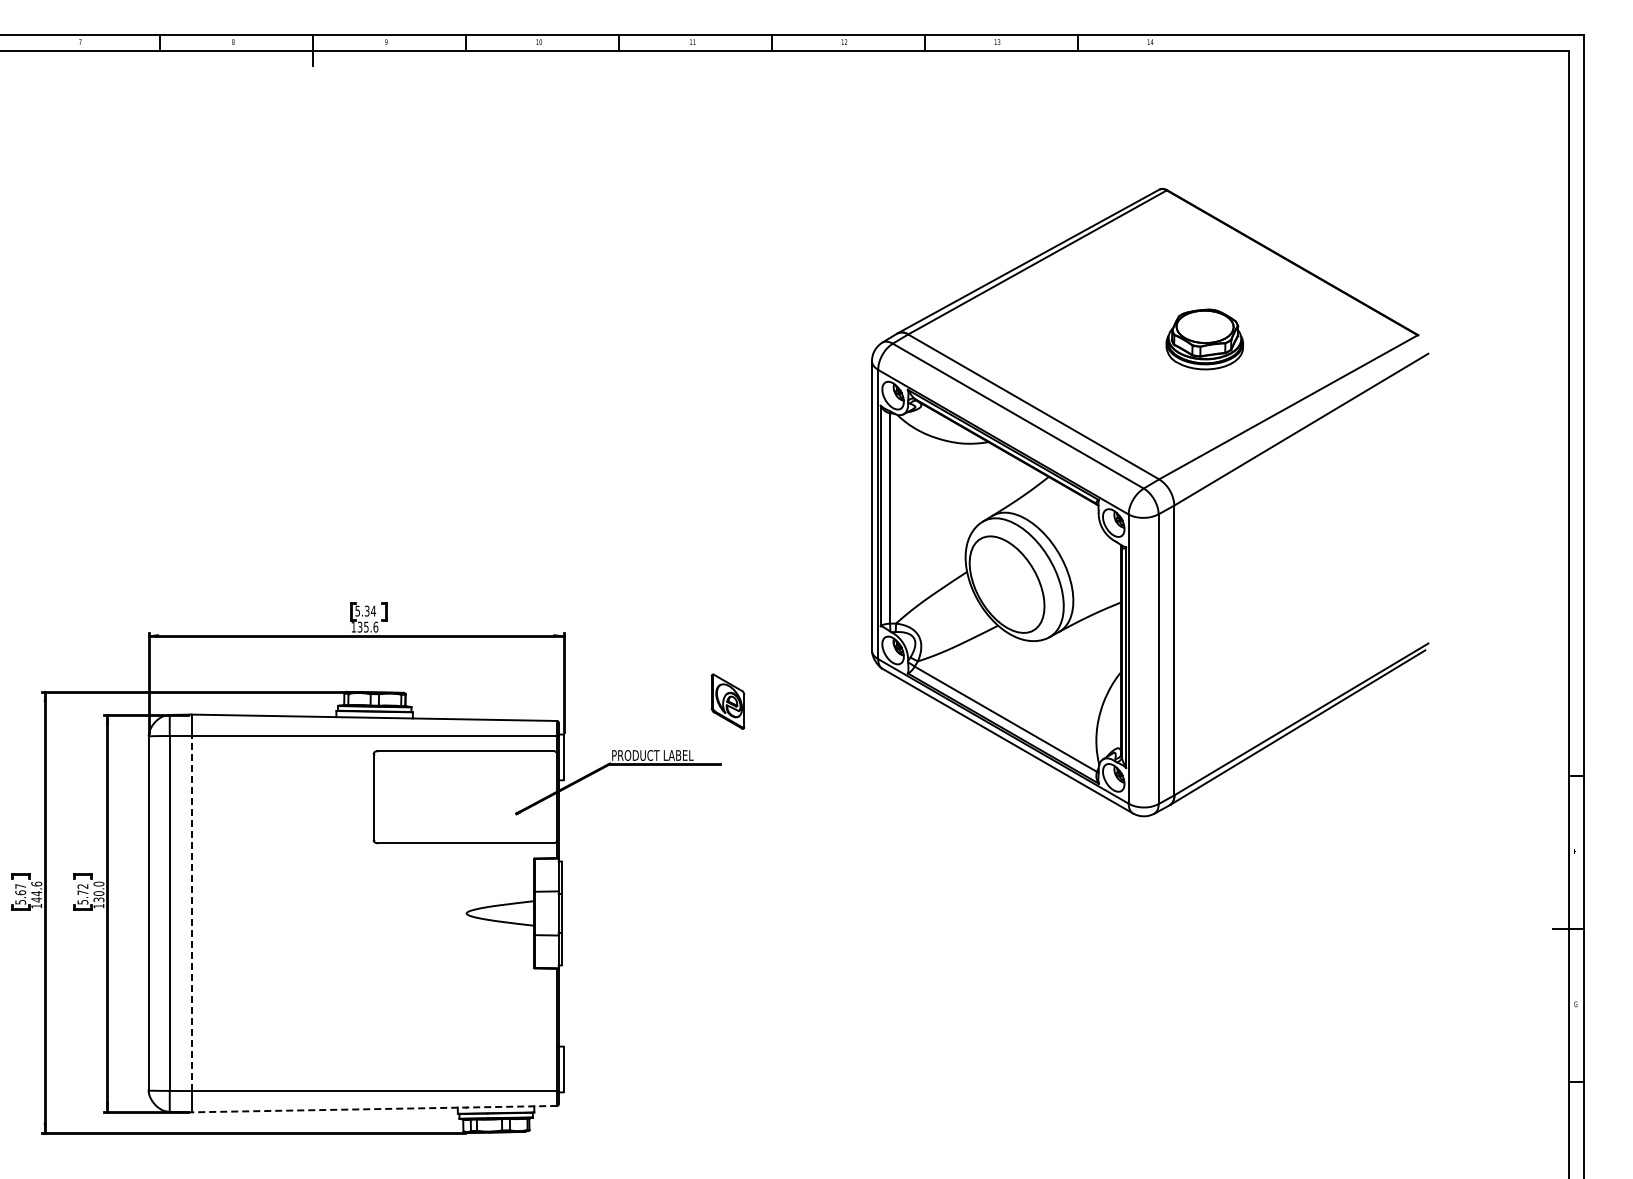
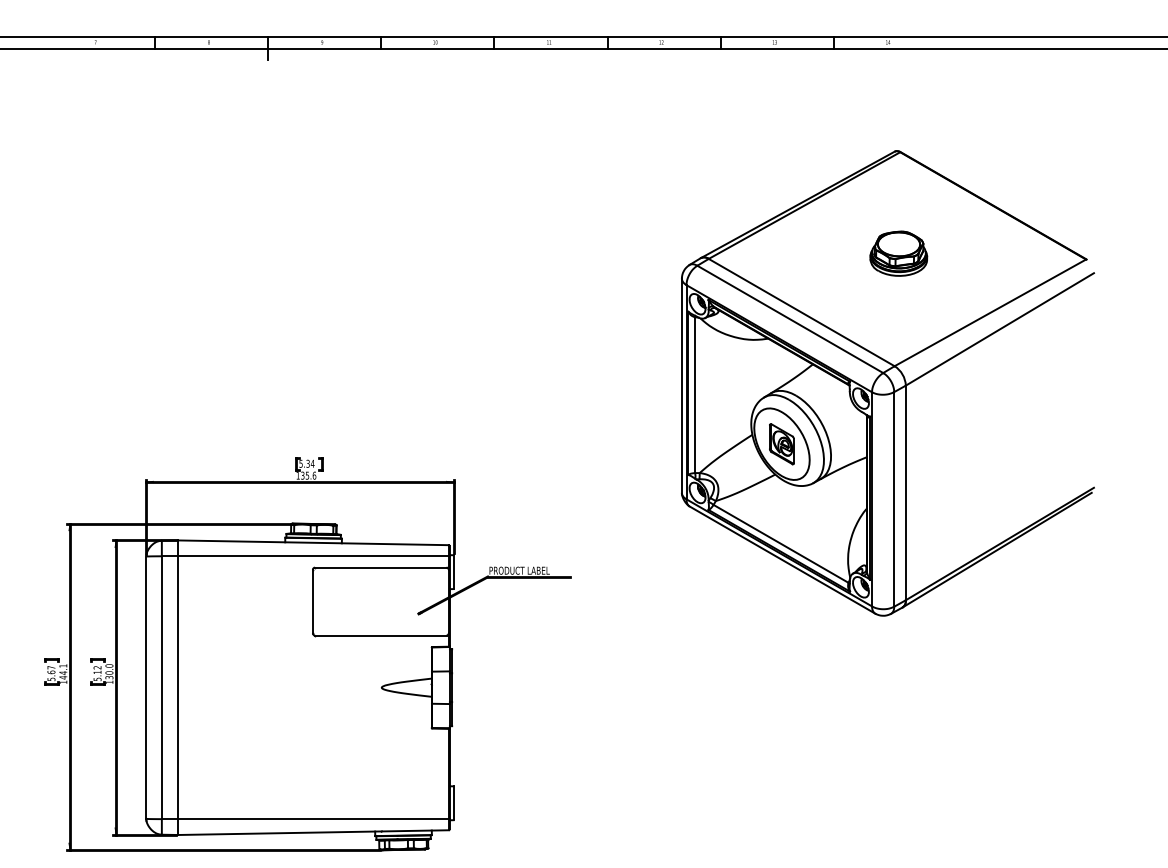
part: (1204, 339) -> (898, 253), moved
part: (727, 701) -> (781, 444), moved
text: (36, 883) -> (63, 665), 144.6 -> 144.1
text: (82, 892) -> (97, 672), 5.72 -> 5.12
line: (191, 912) -> (177, 687), dashed -> solid
line: (374, 1109) -> (313, 832), dashed -> solid

